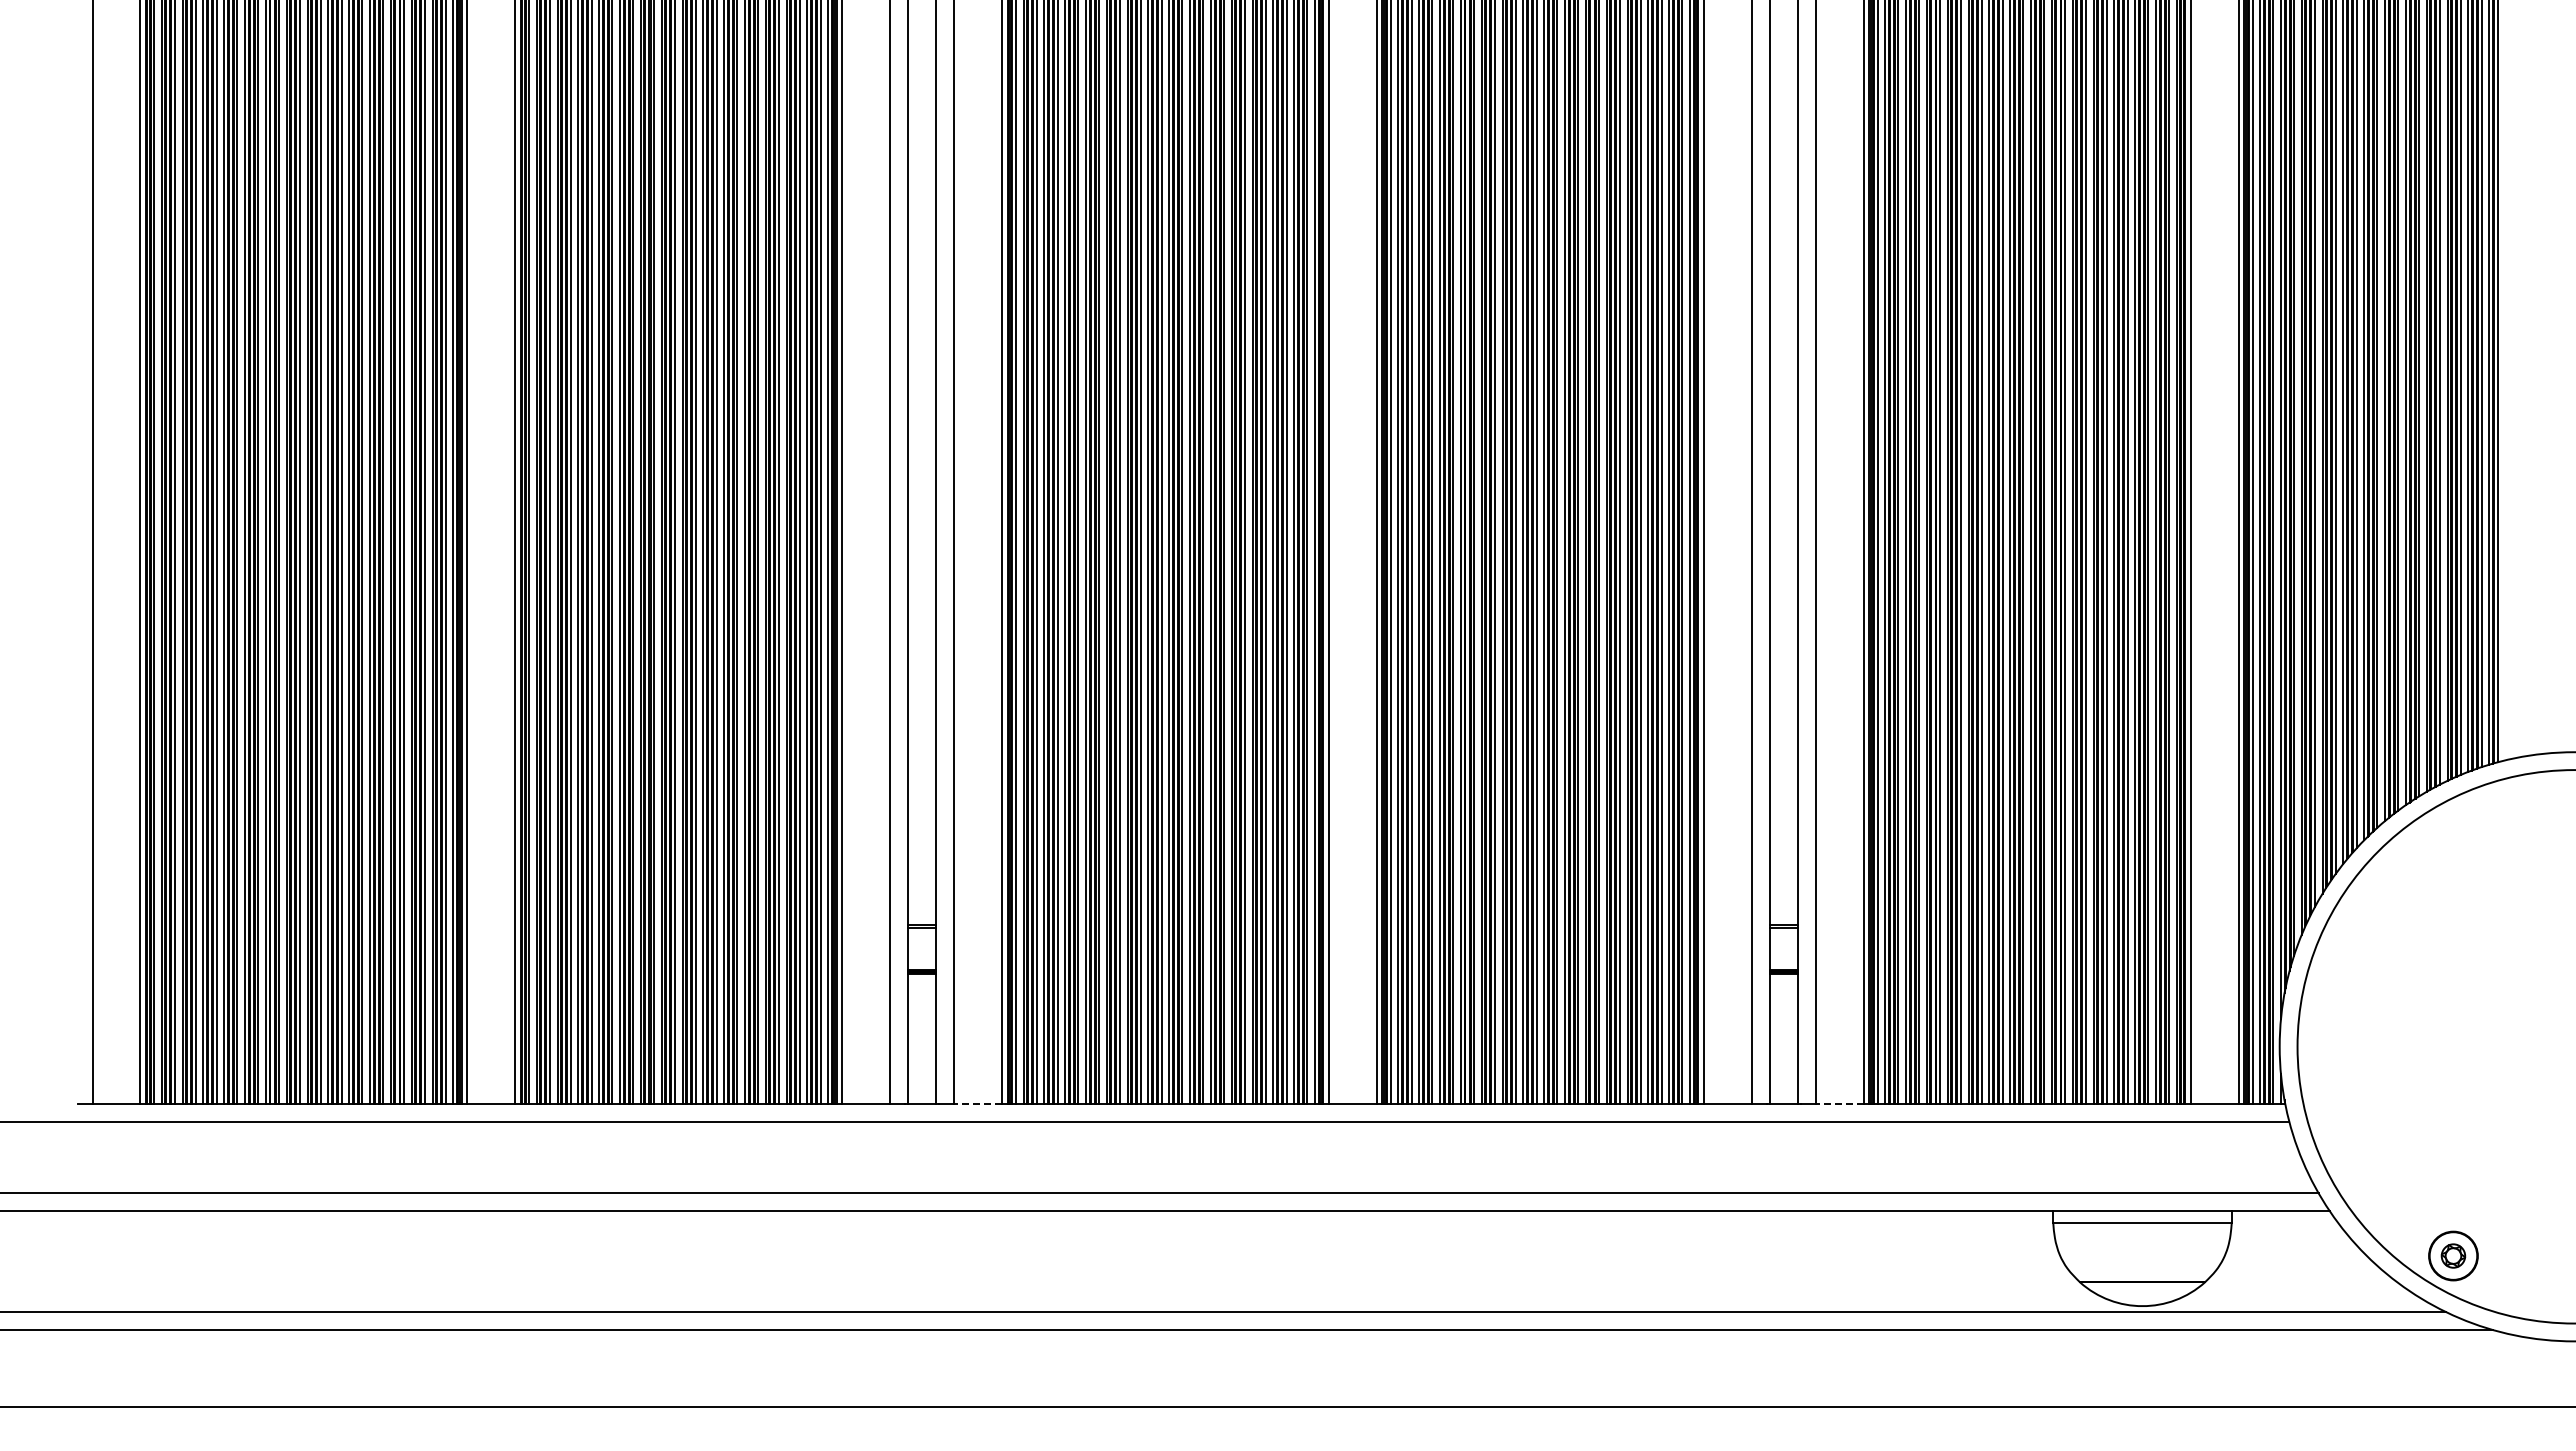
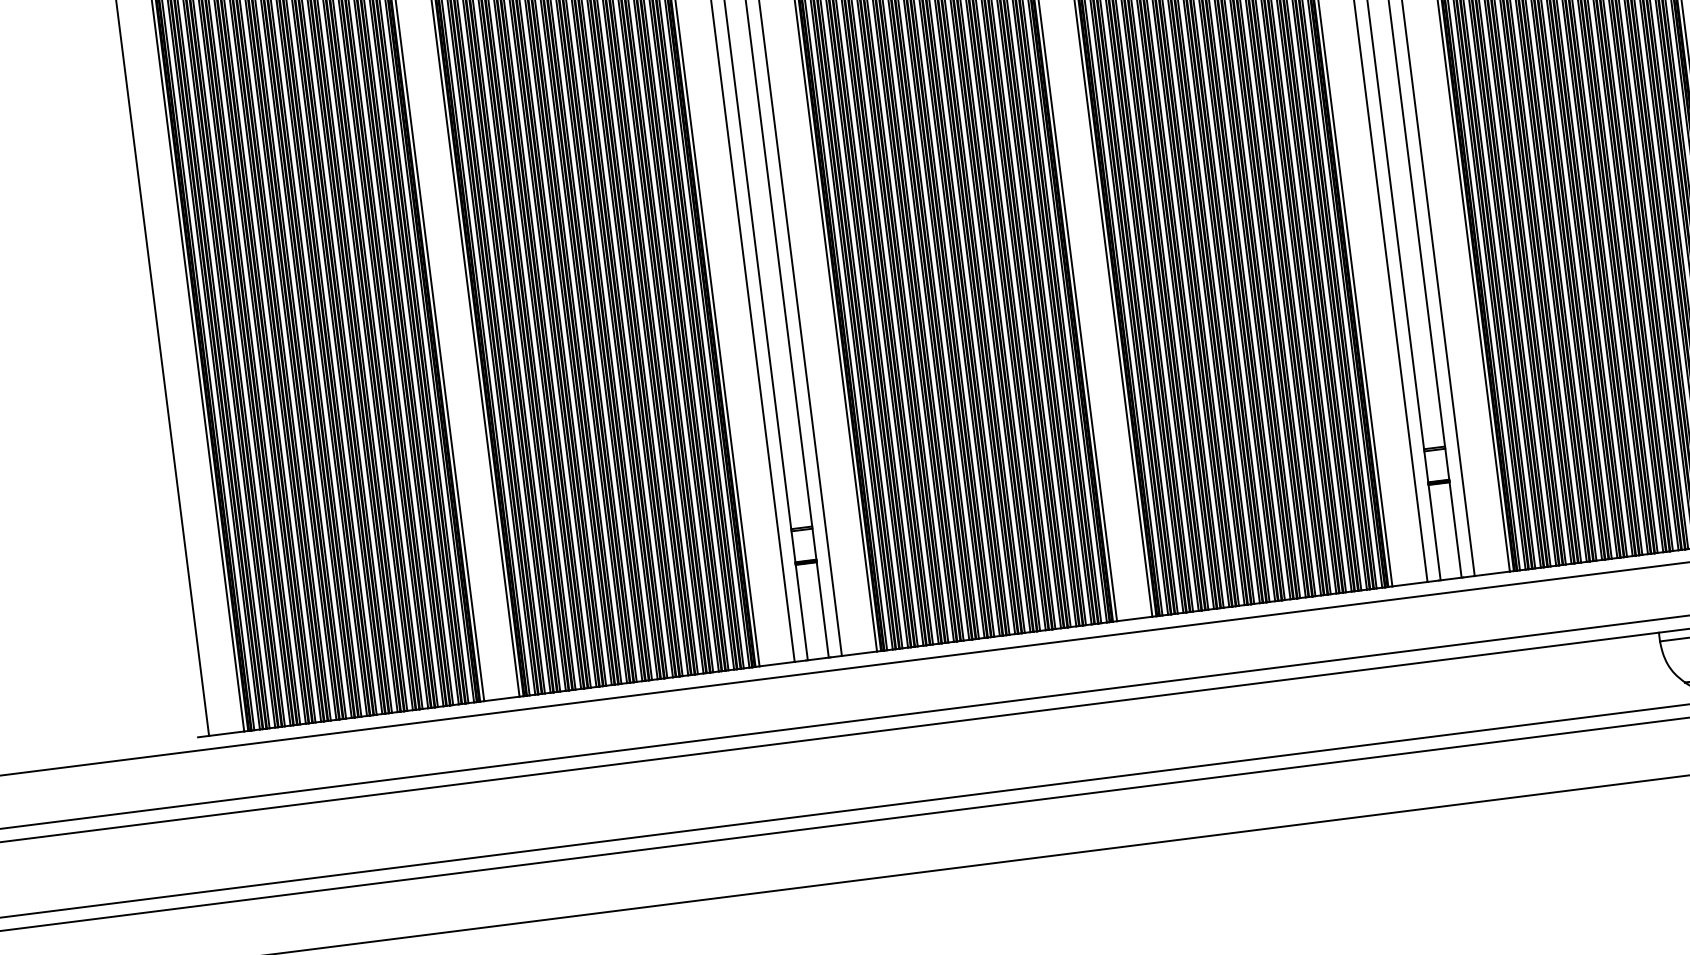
line: (978, 1103) -> (859, 653), dashed -> solid
line: (1839, 1103) -> (1491, 573), dashed -> solid

